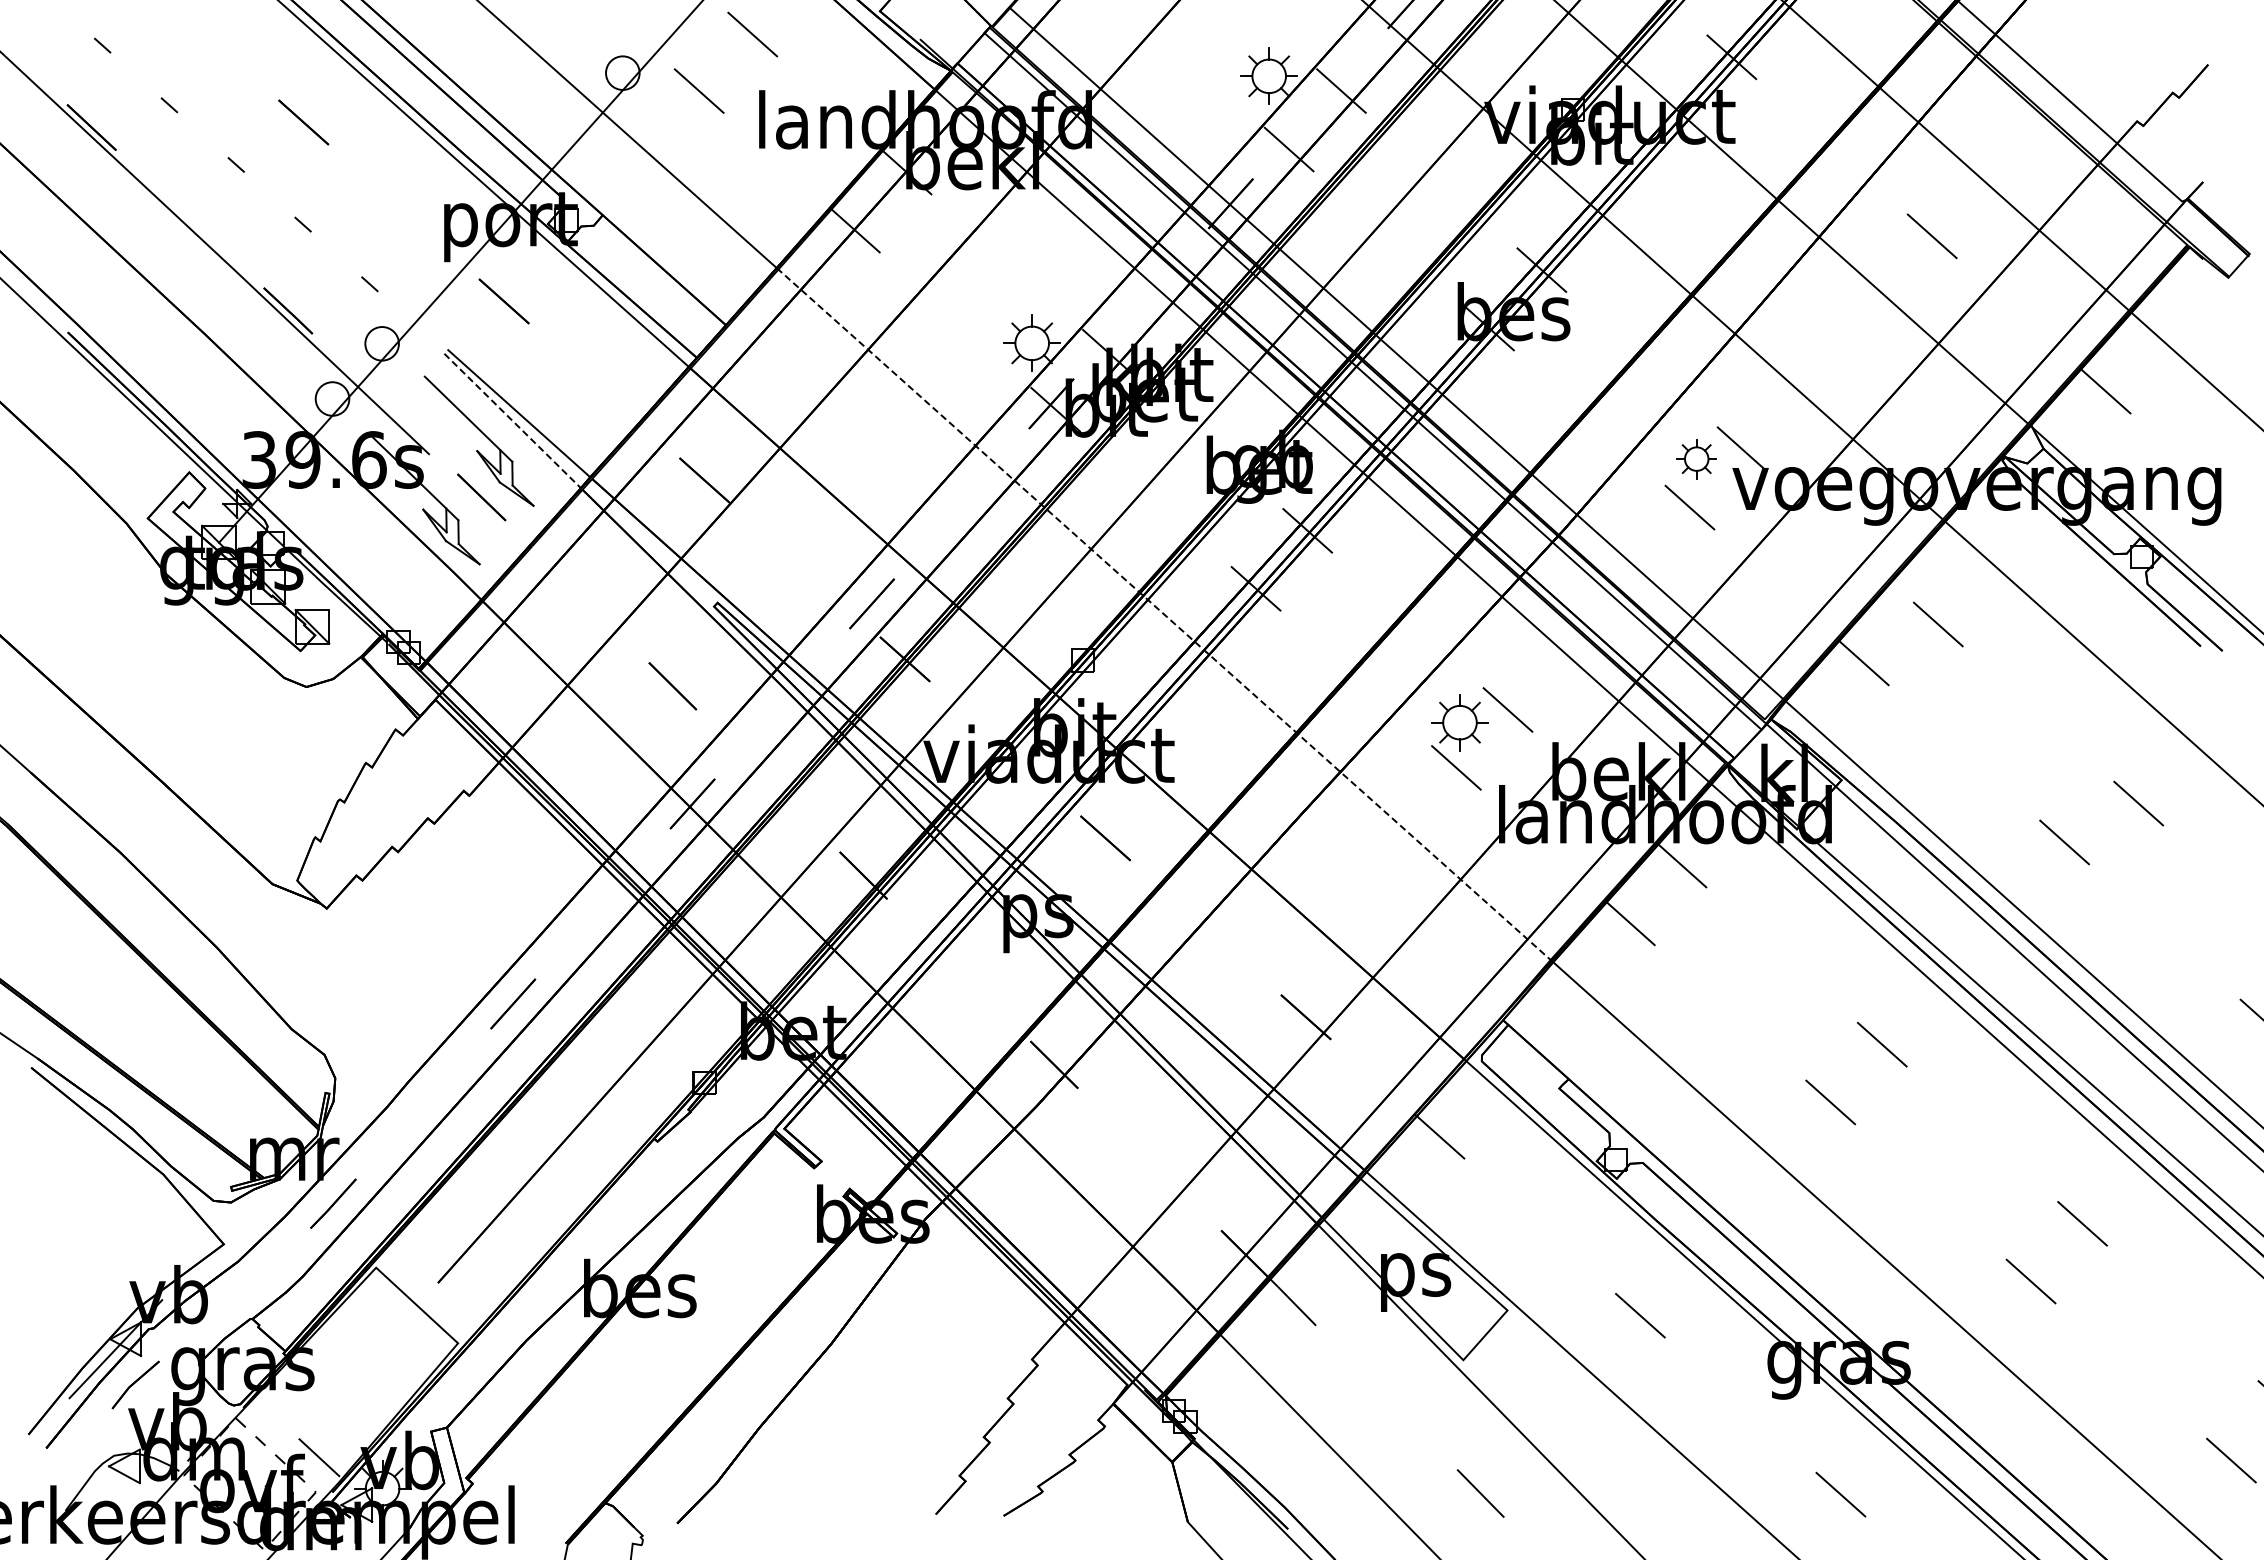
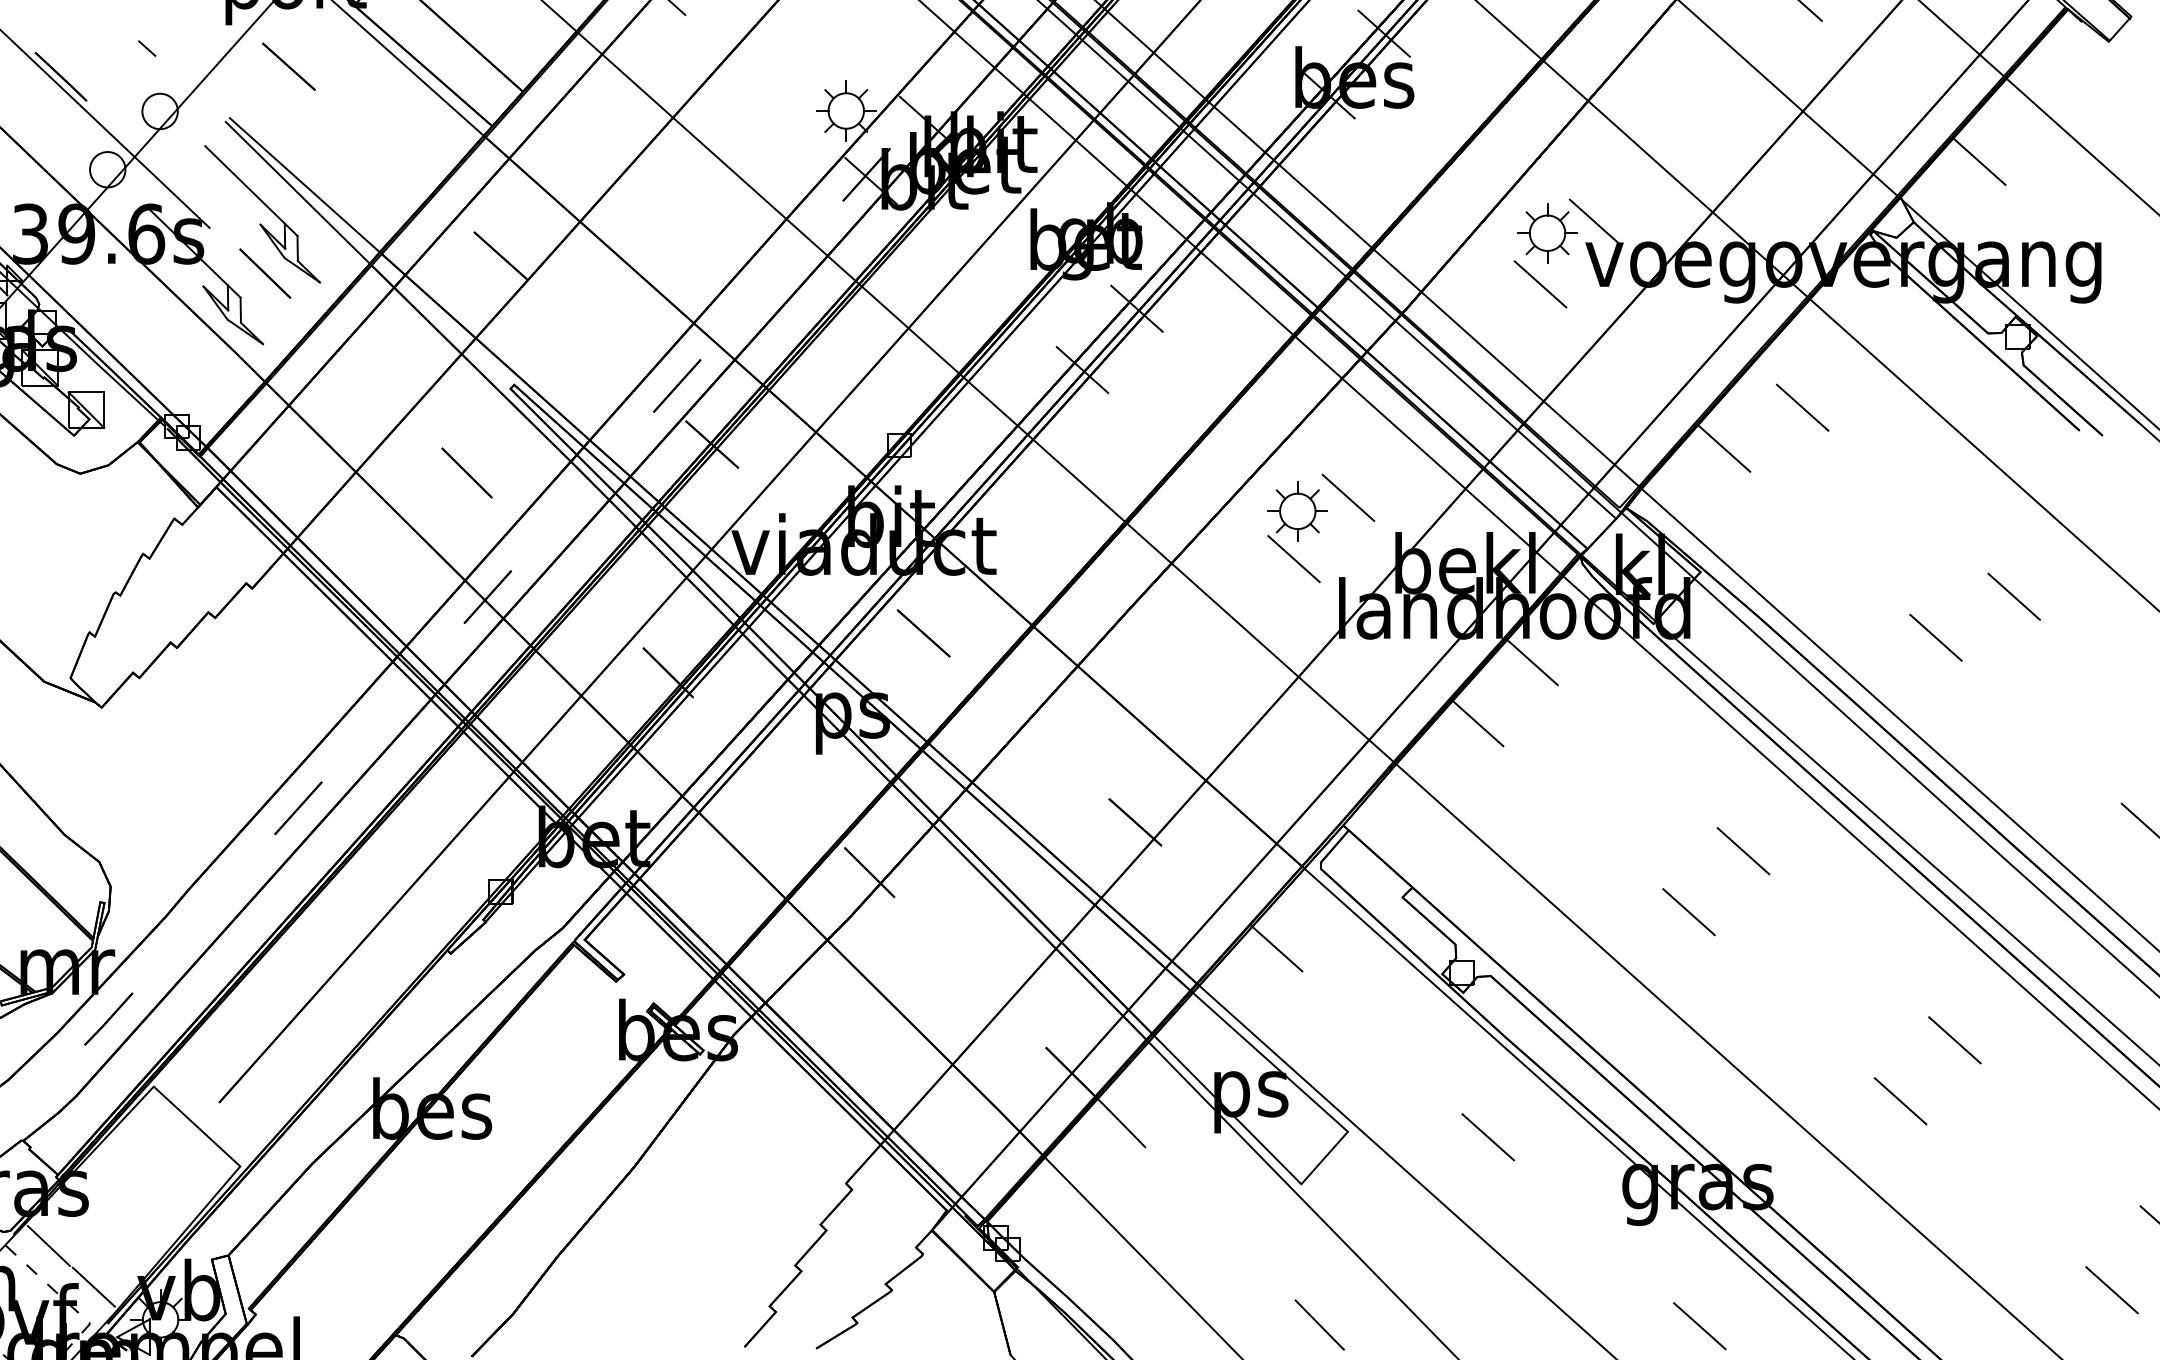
line: (512, 421) -> (297, 193), dashed -> solid
part: (1696, 458) -> (1547, 232), size x1.43
line: (1164, 614) -> (985, 397), dashed -> solid
line: (276, 1418) -> (48, 1245), added

